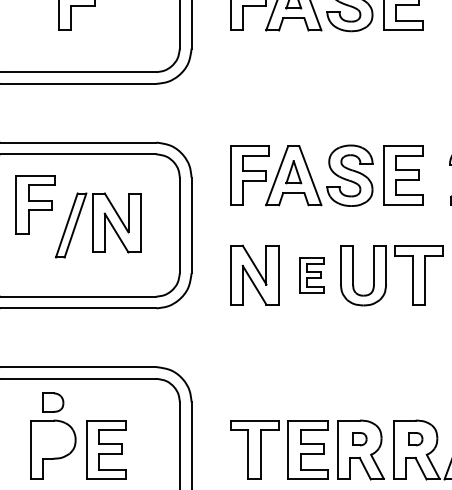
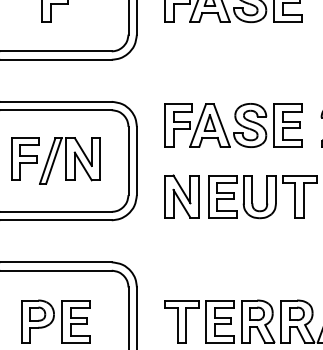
part: (35, 204) -> (25, 158), moved
part: (311, 275) -> (222, 196), size x1.67
part: (53, 402) -> (38, 314), moved
part: (359, 438) -> (256, 313), size x1.43
part: (415, 438) -> (296, 313), size x1.43

